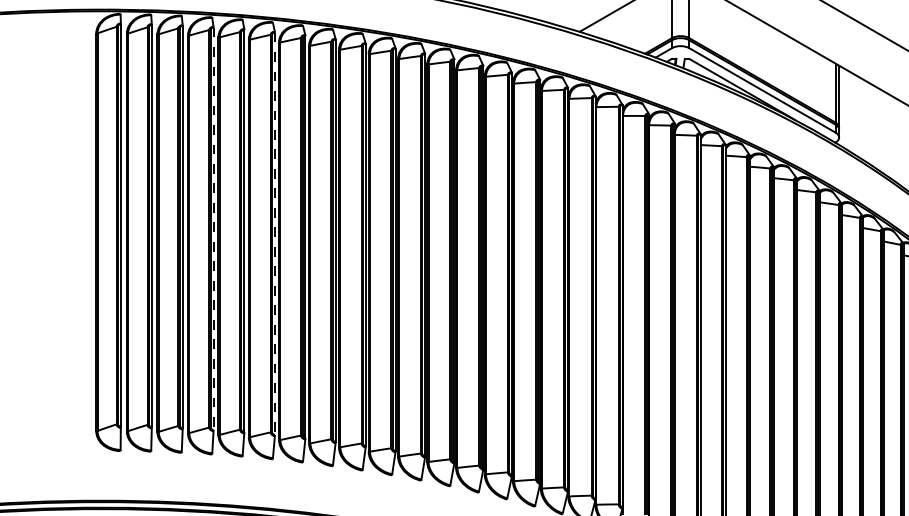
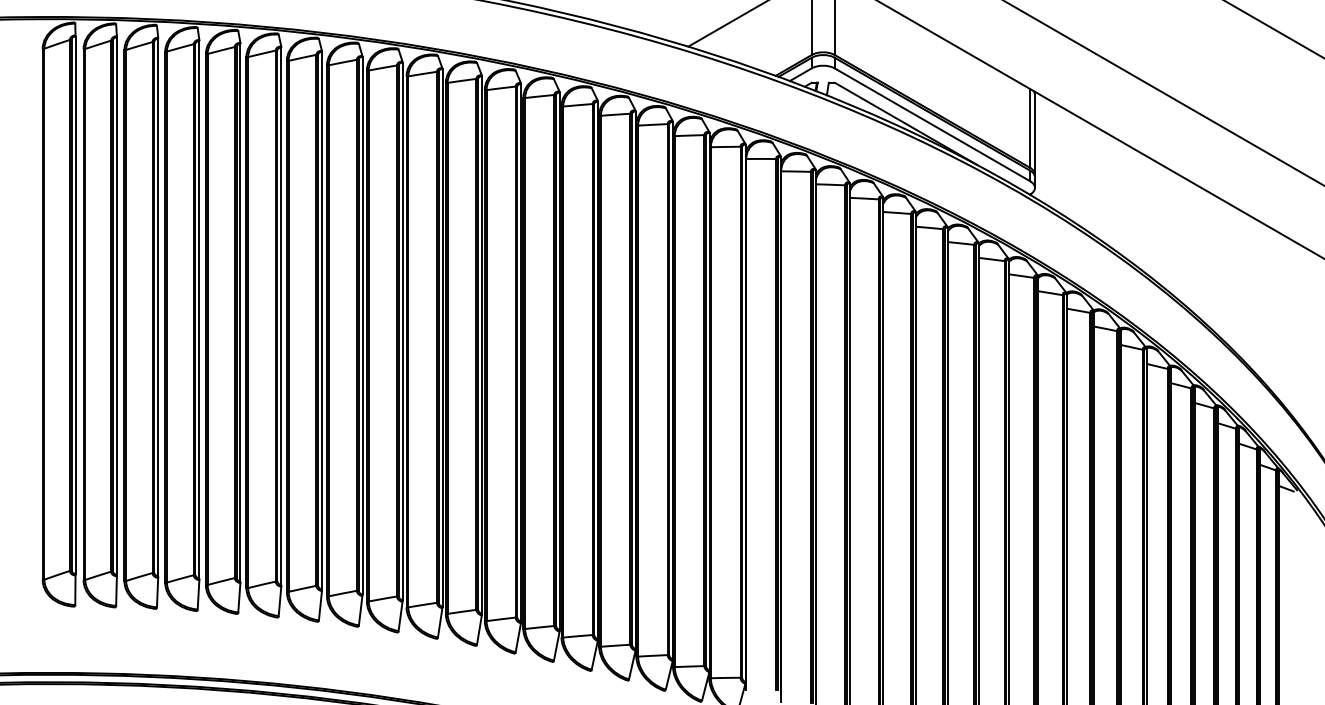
line: (213, 228) -> (199, 309), dashed -> solid
line: (275, 233) -> (281, 316), dashed -> solid

